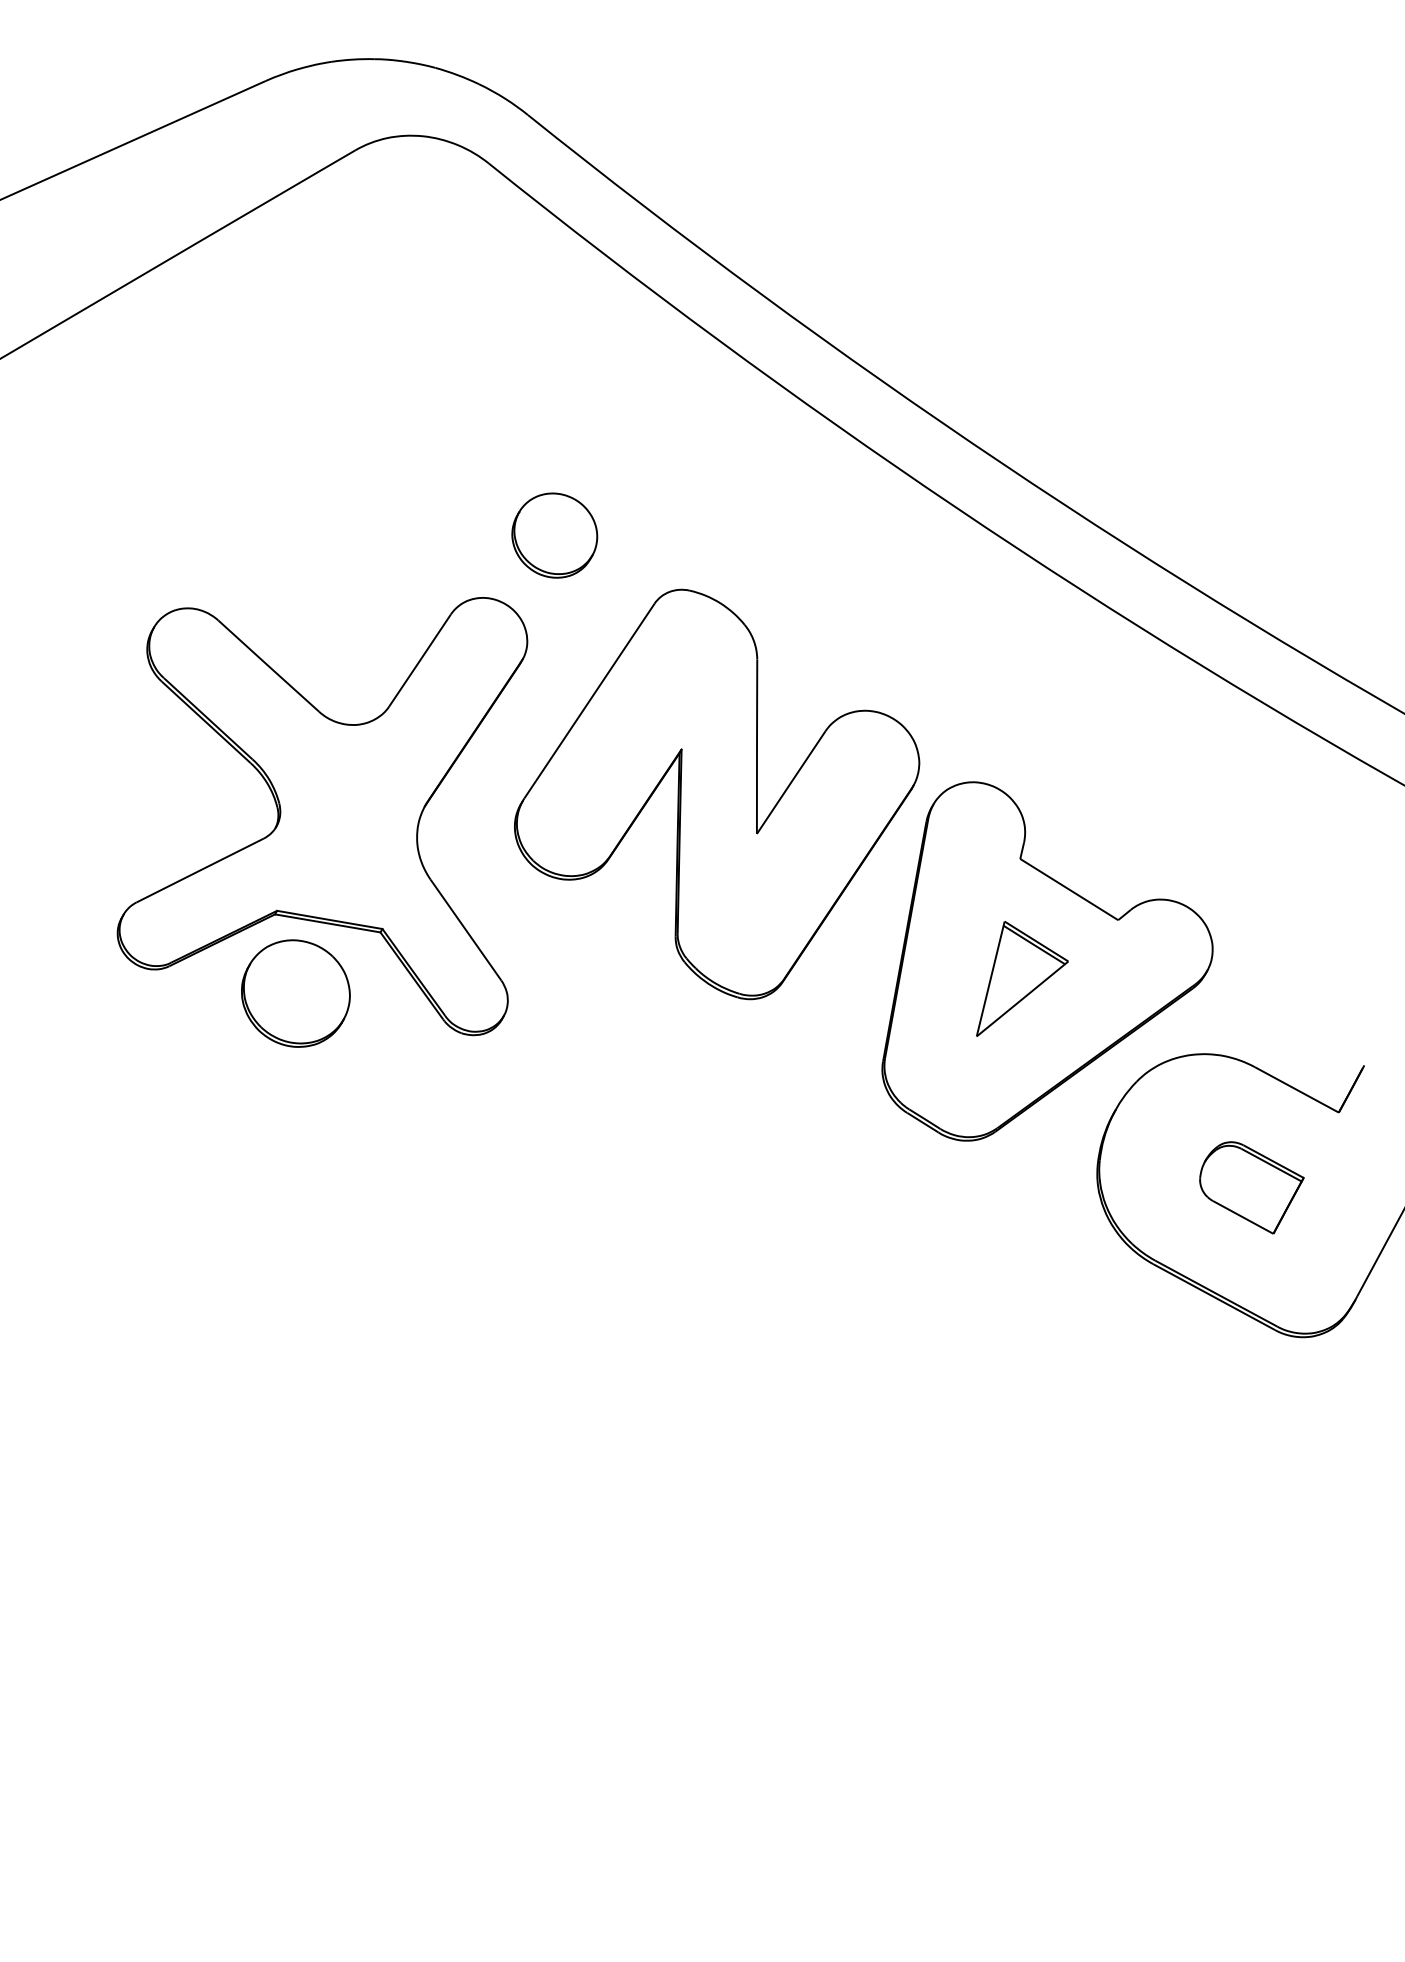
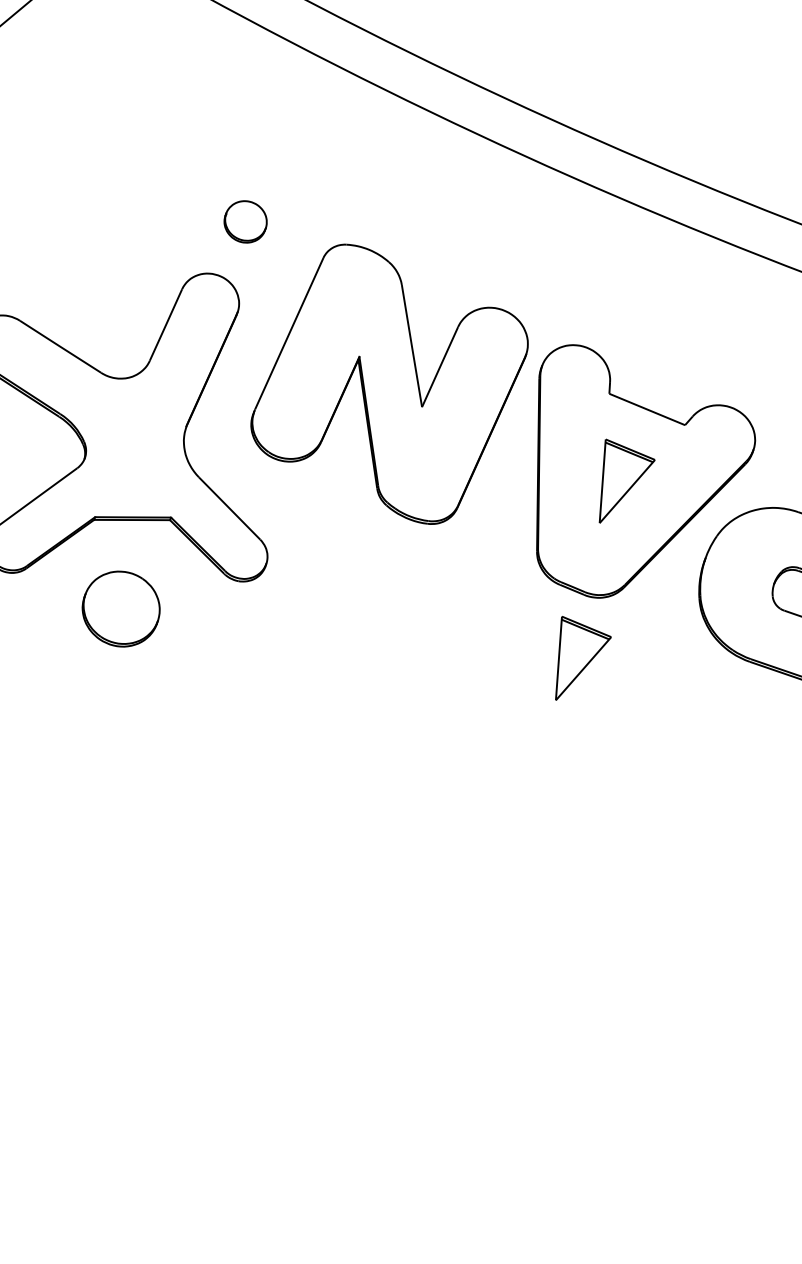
part: (554, 535) -> (245, 221), size x0.7
part: (295, 993) -> (120, 609), moved
part: (920, 1214) -> (581, 654), added

